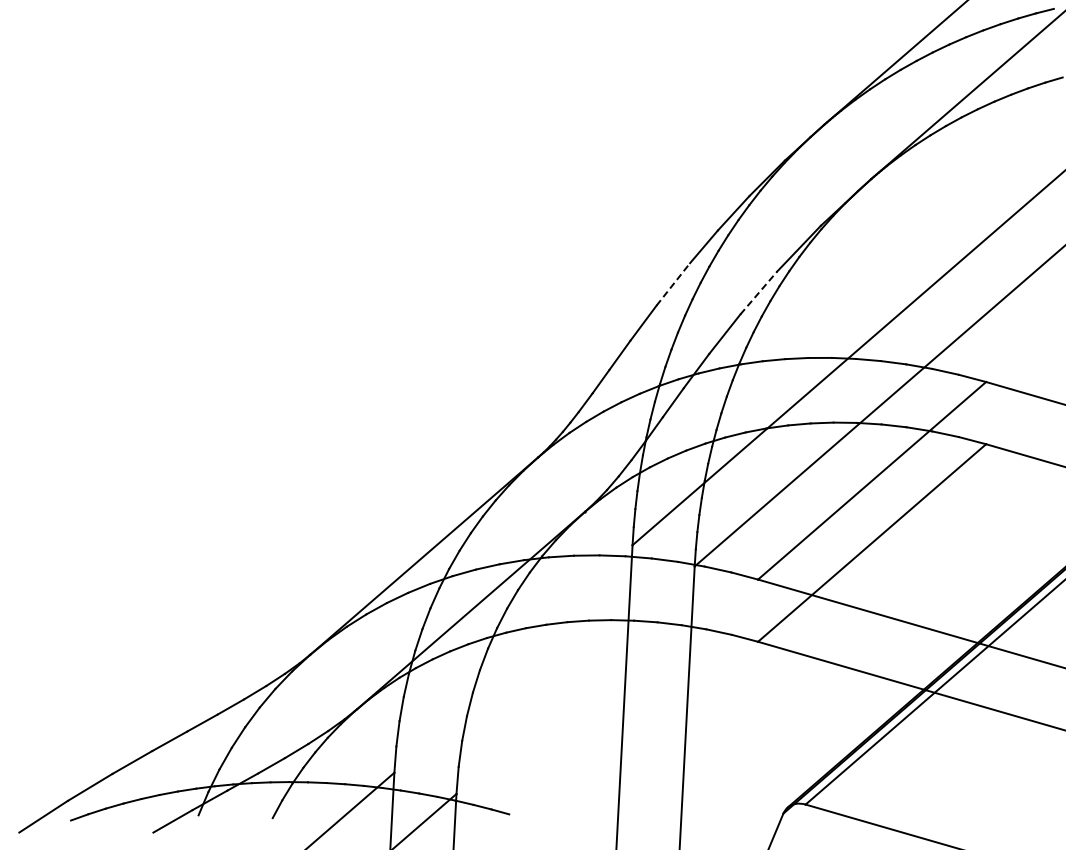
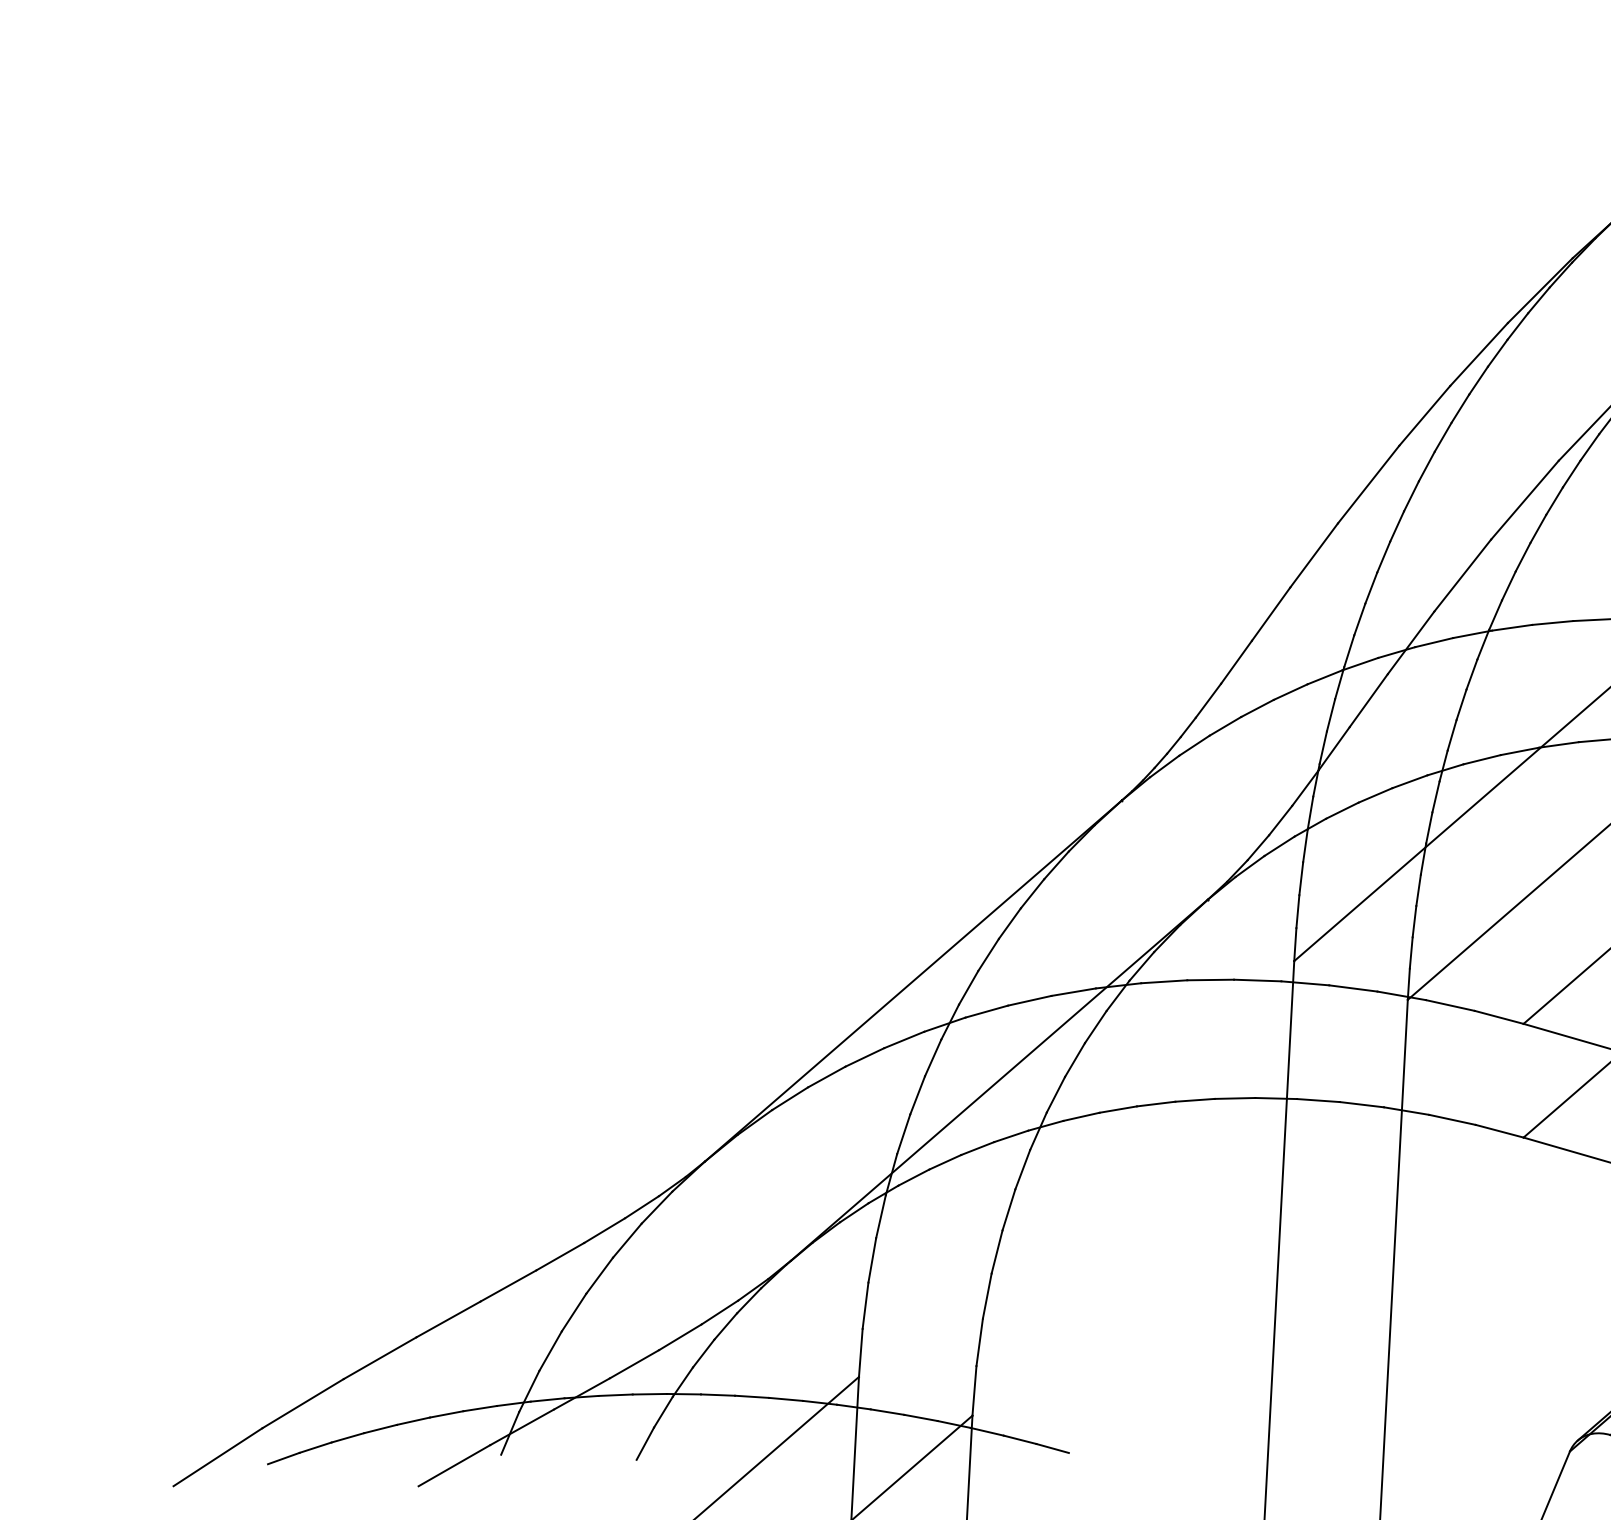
line: (673, 284) -> (1369, 484), dashed -> solid
line: (759, 292) -> (1526, 499), dashed -> solid

